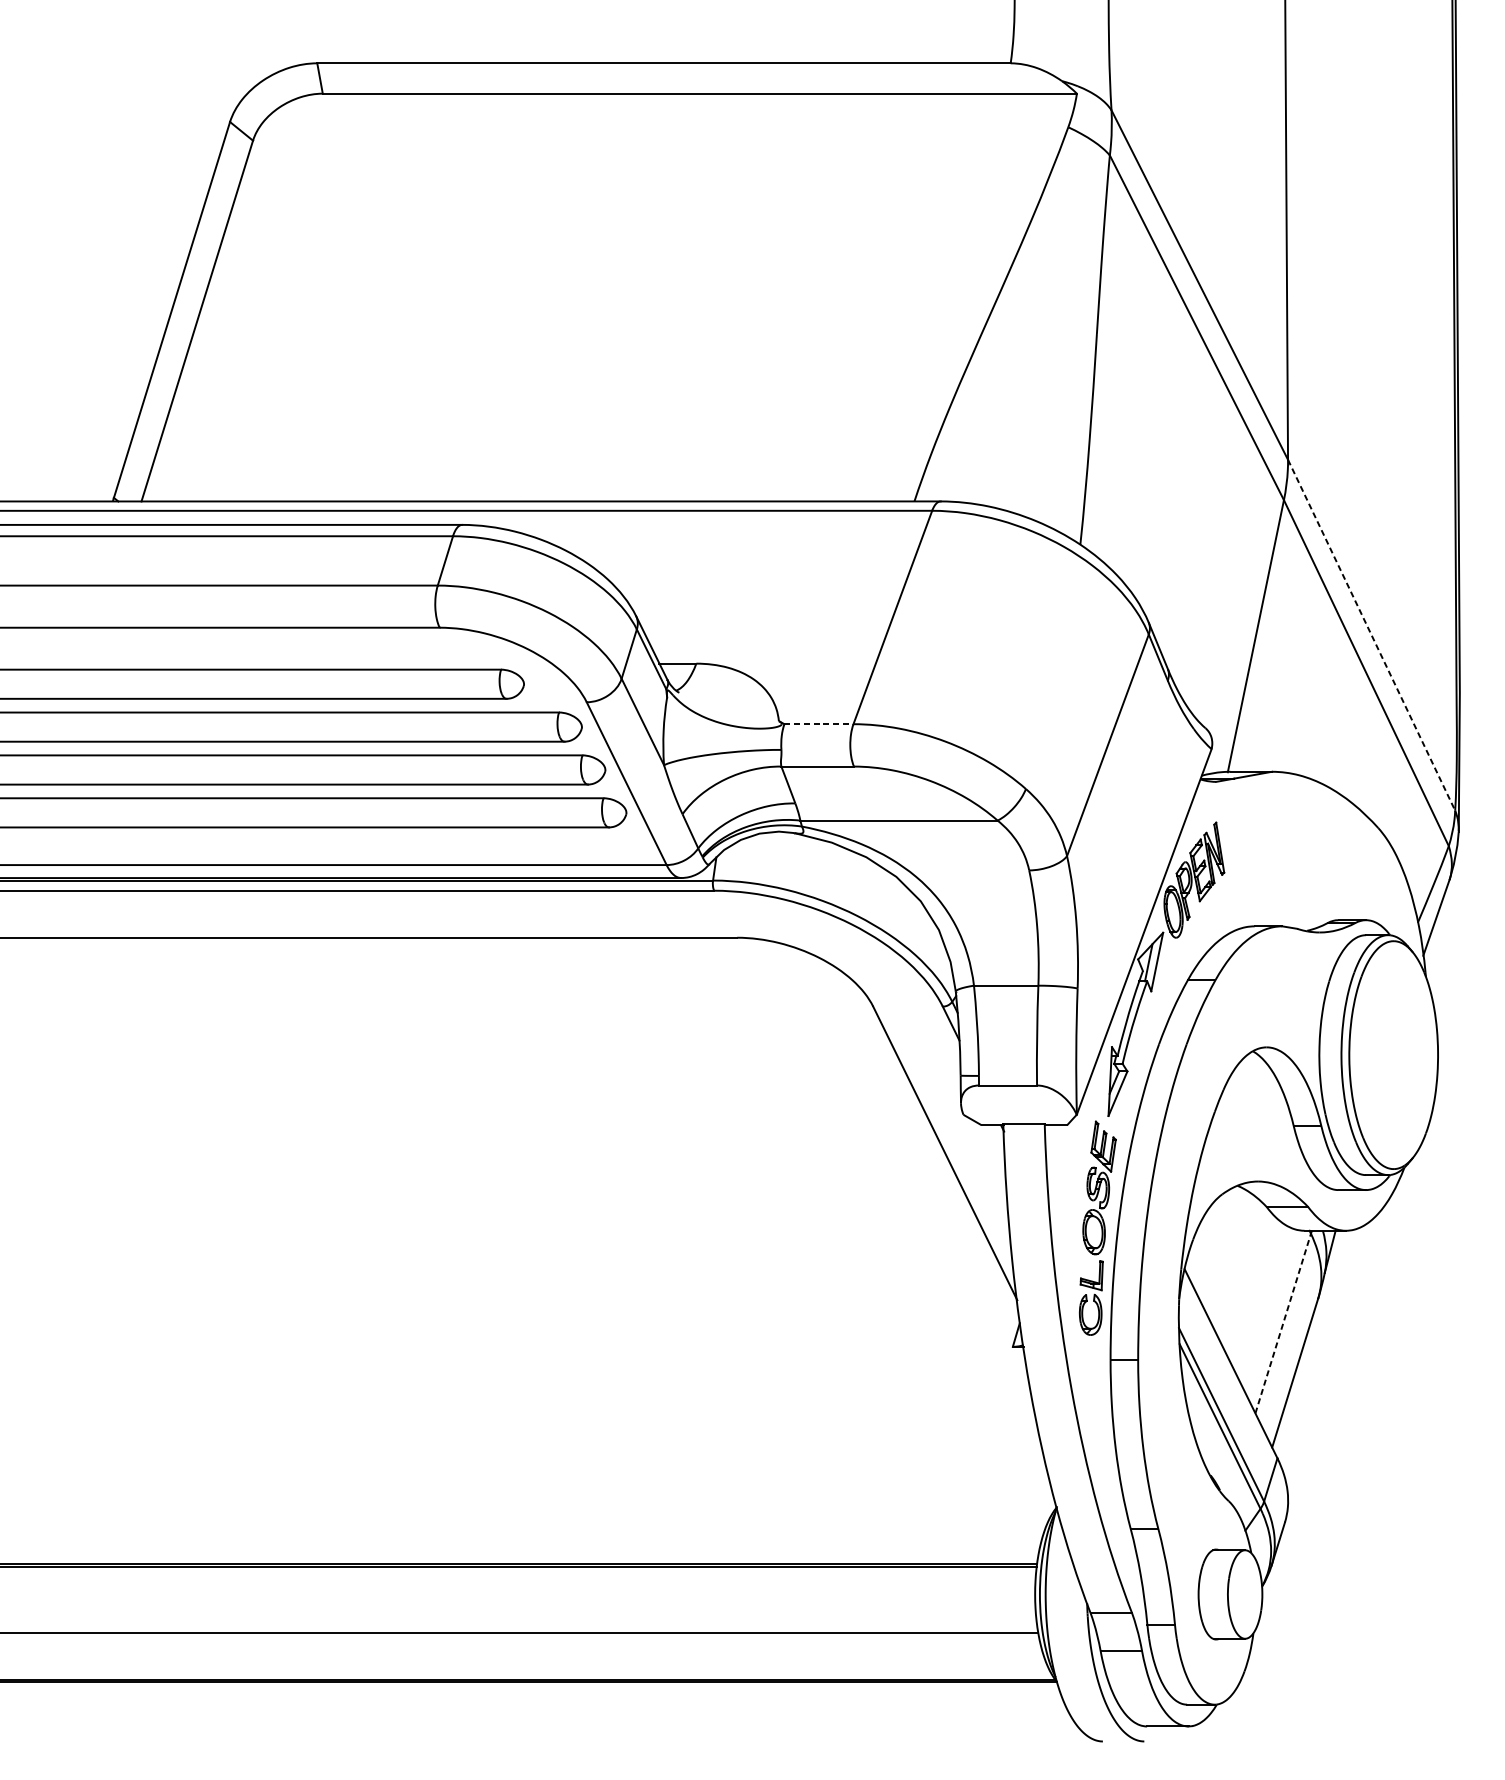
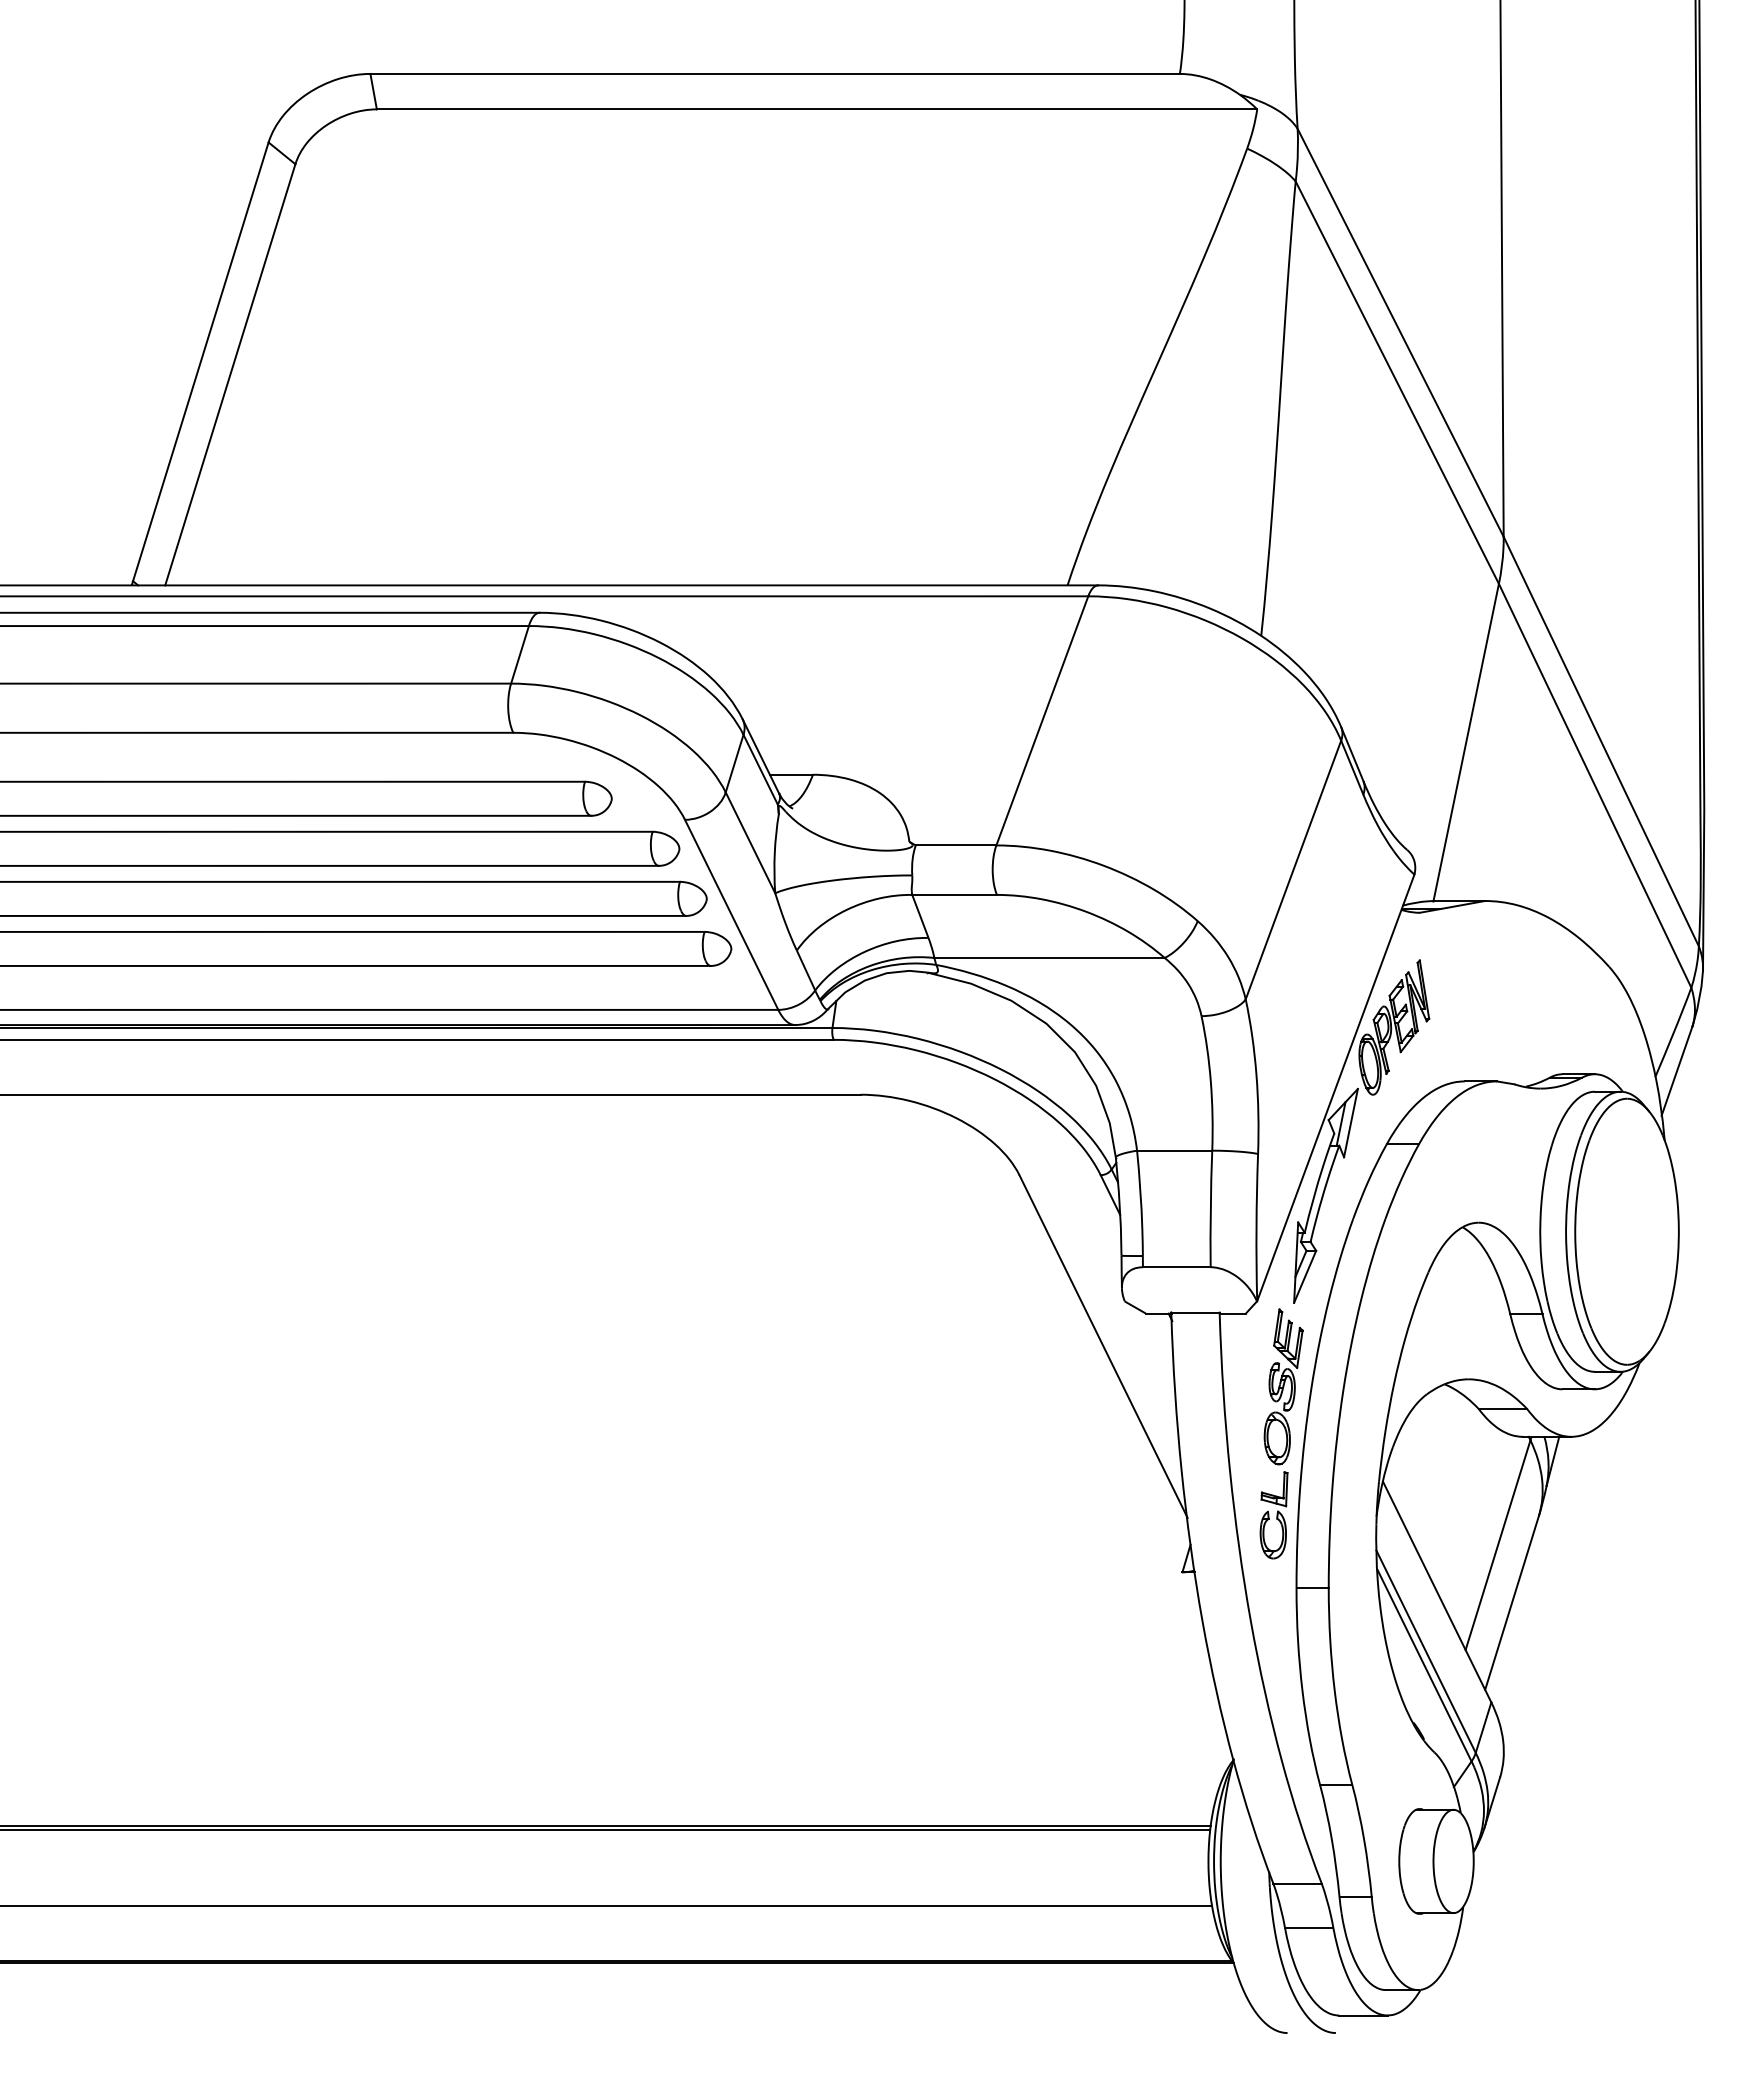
line: (1371, 635) -> (1601, 741), dashed -> solid
line: (819, 724) -> (956, 845), dashed -> solid
line: (1283, 1323) -> (1498, 1545), dashed -> solid

